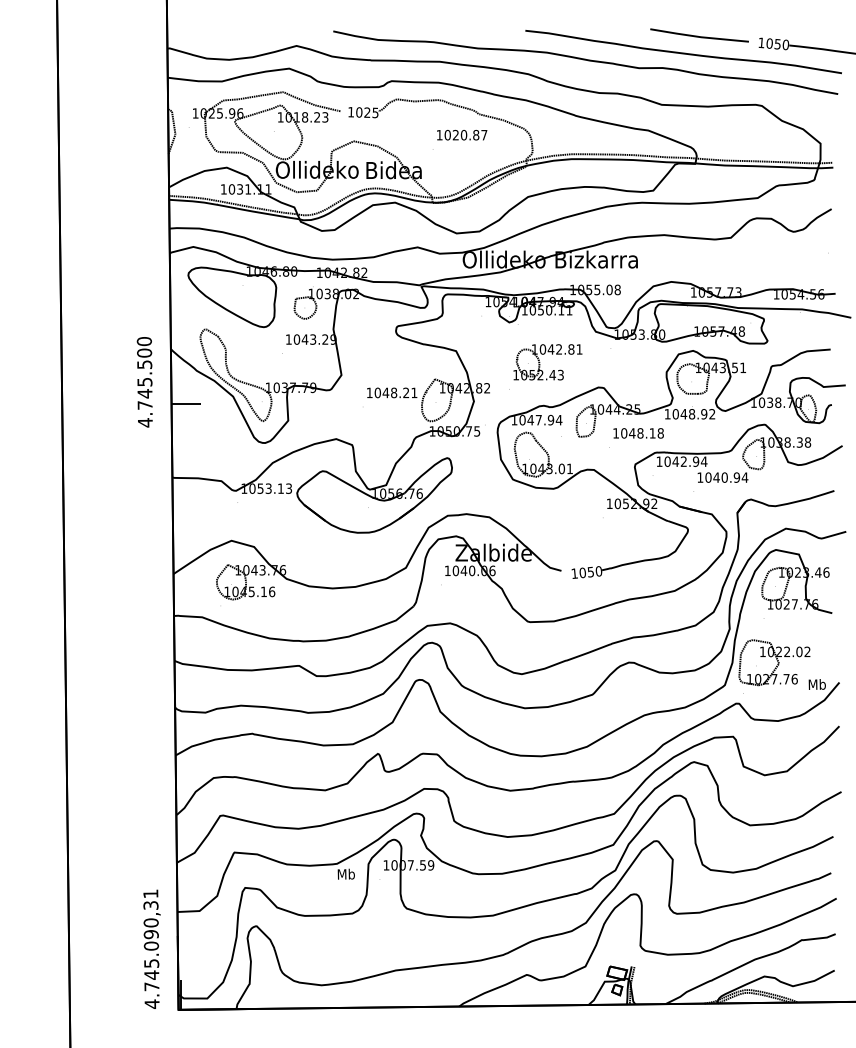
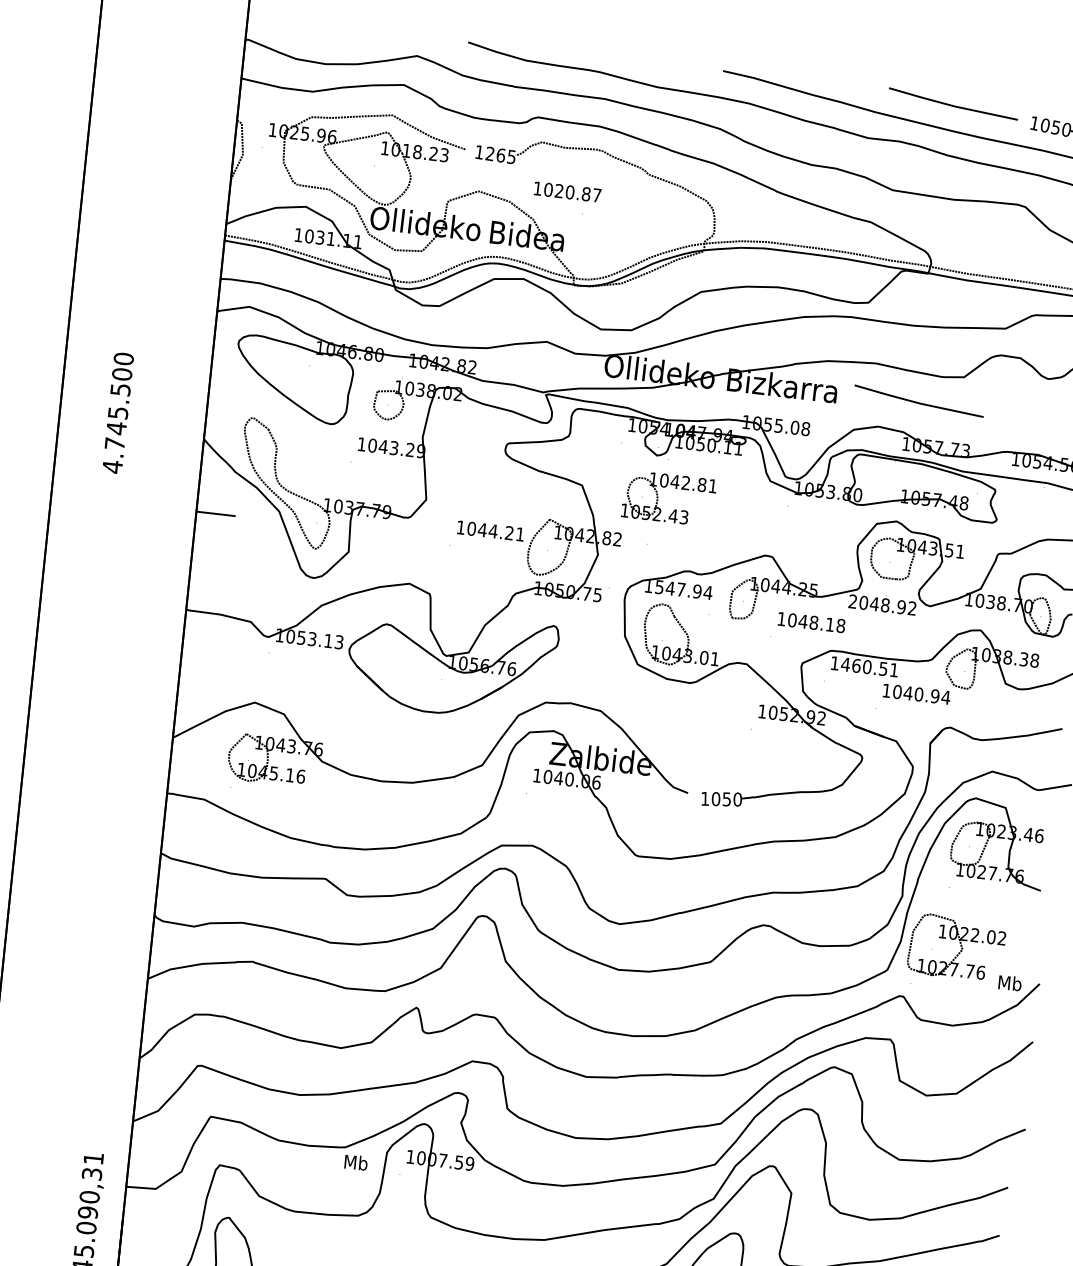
text: (363, 112) -> (495, 154), 1025 -> 1265
text: (462, 134) -> (568, 191), moved
curve: (698, 259) -> (917, 401), added
part: (540, 362) -> (659, 497), moved
text: (144, 382) -> (117, 413), moved
text: (393, 392) -> (492, 530), 1048.21 -> 1044.21
text: (667, 414) -> (852, 601), 1048.92 -> 2048.92
text: (522, 420) -> (659, 587), 1047.94 -> 1547.94
text: (685, 461) -> (869, 667), 1042.94 -> 1460.51

